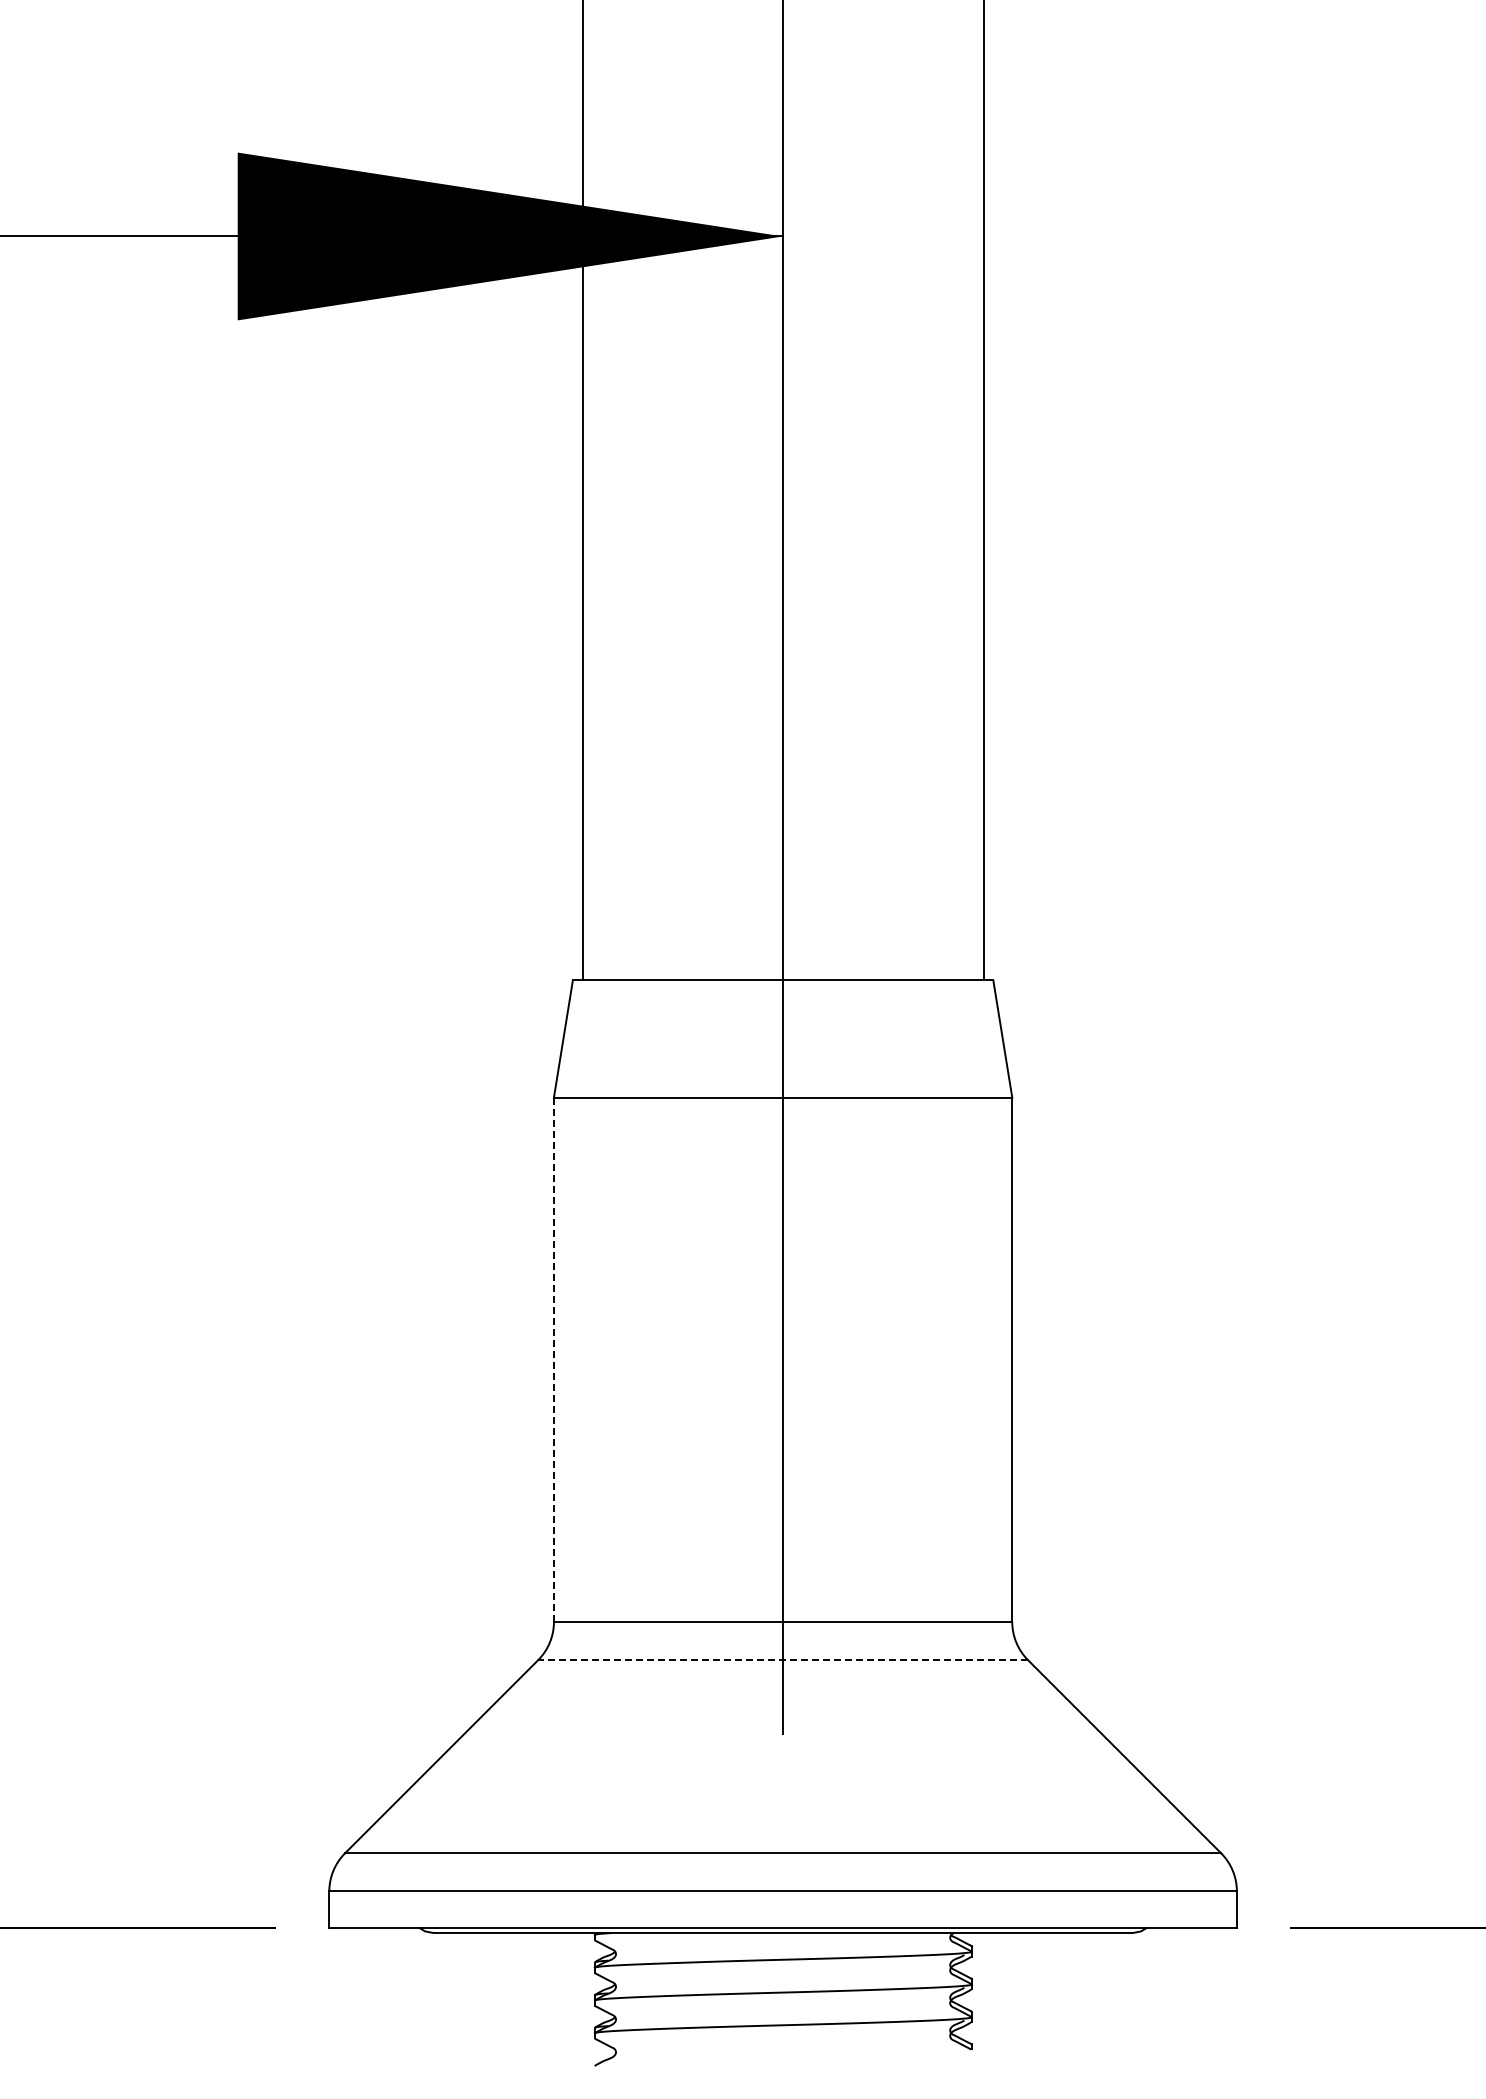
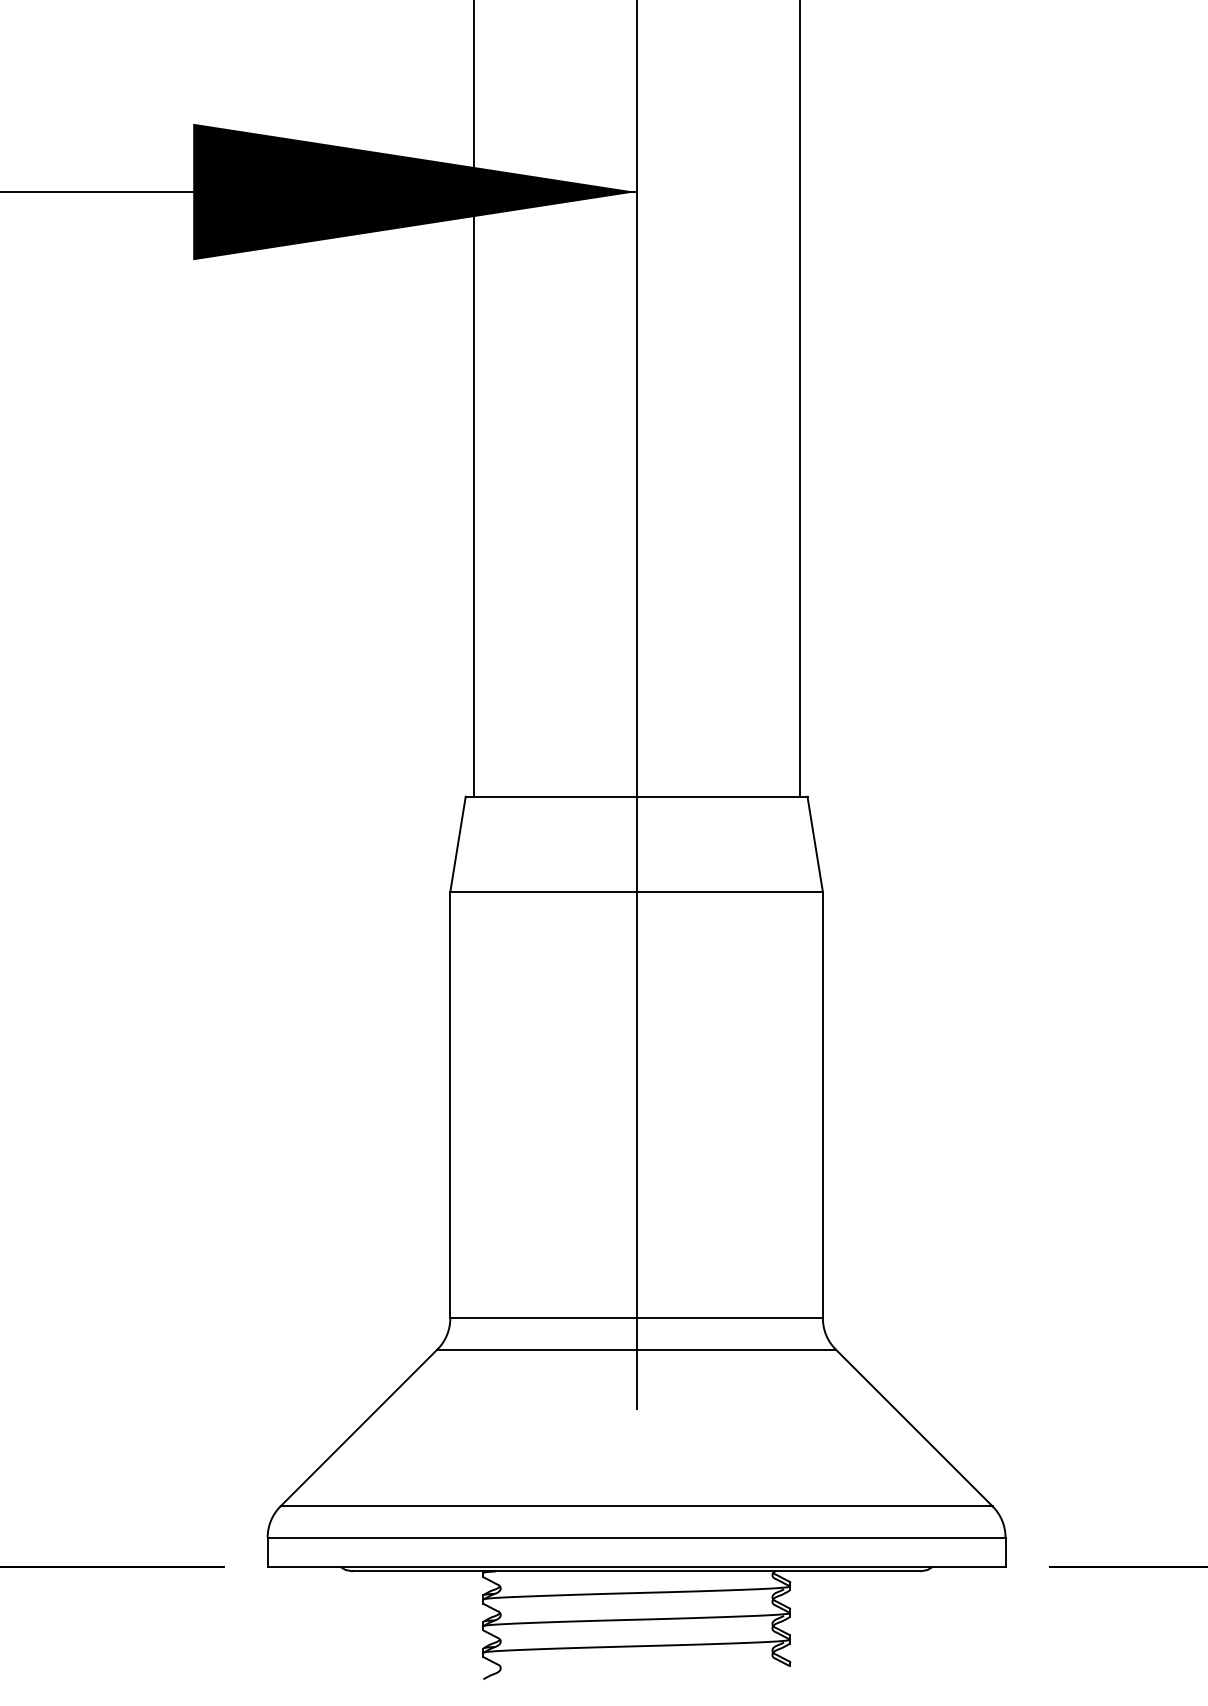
line: (553, 1360) -> (449, 1105), dashed -> solid
line: (782, 1660) -> (636, 1349), dashed -> solid

